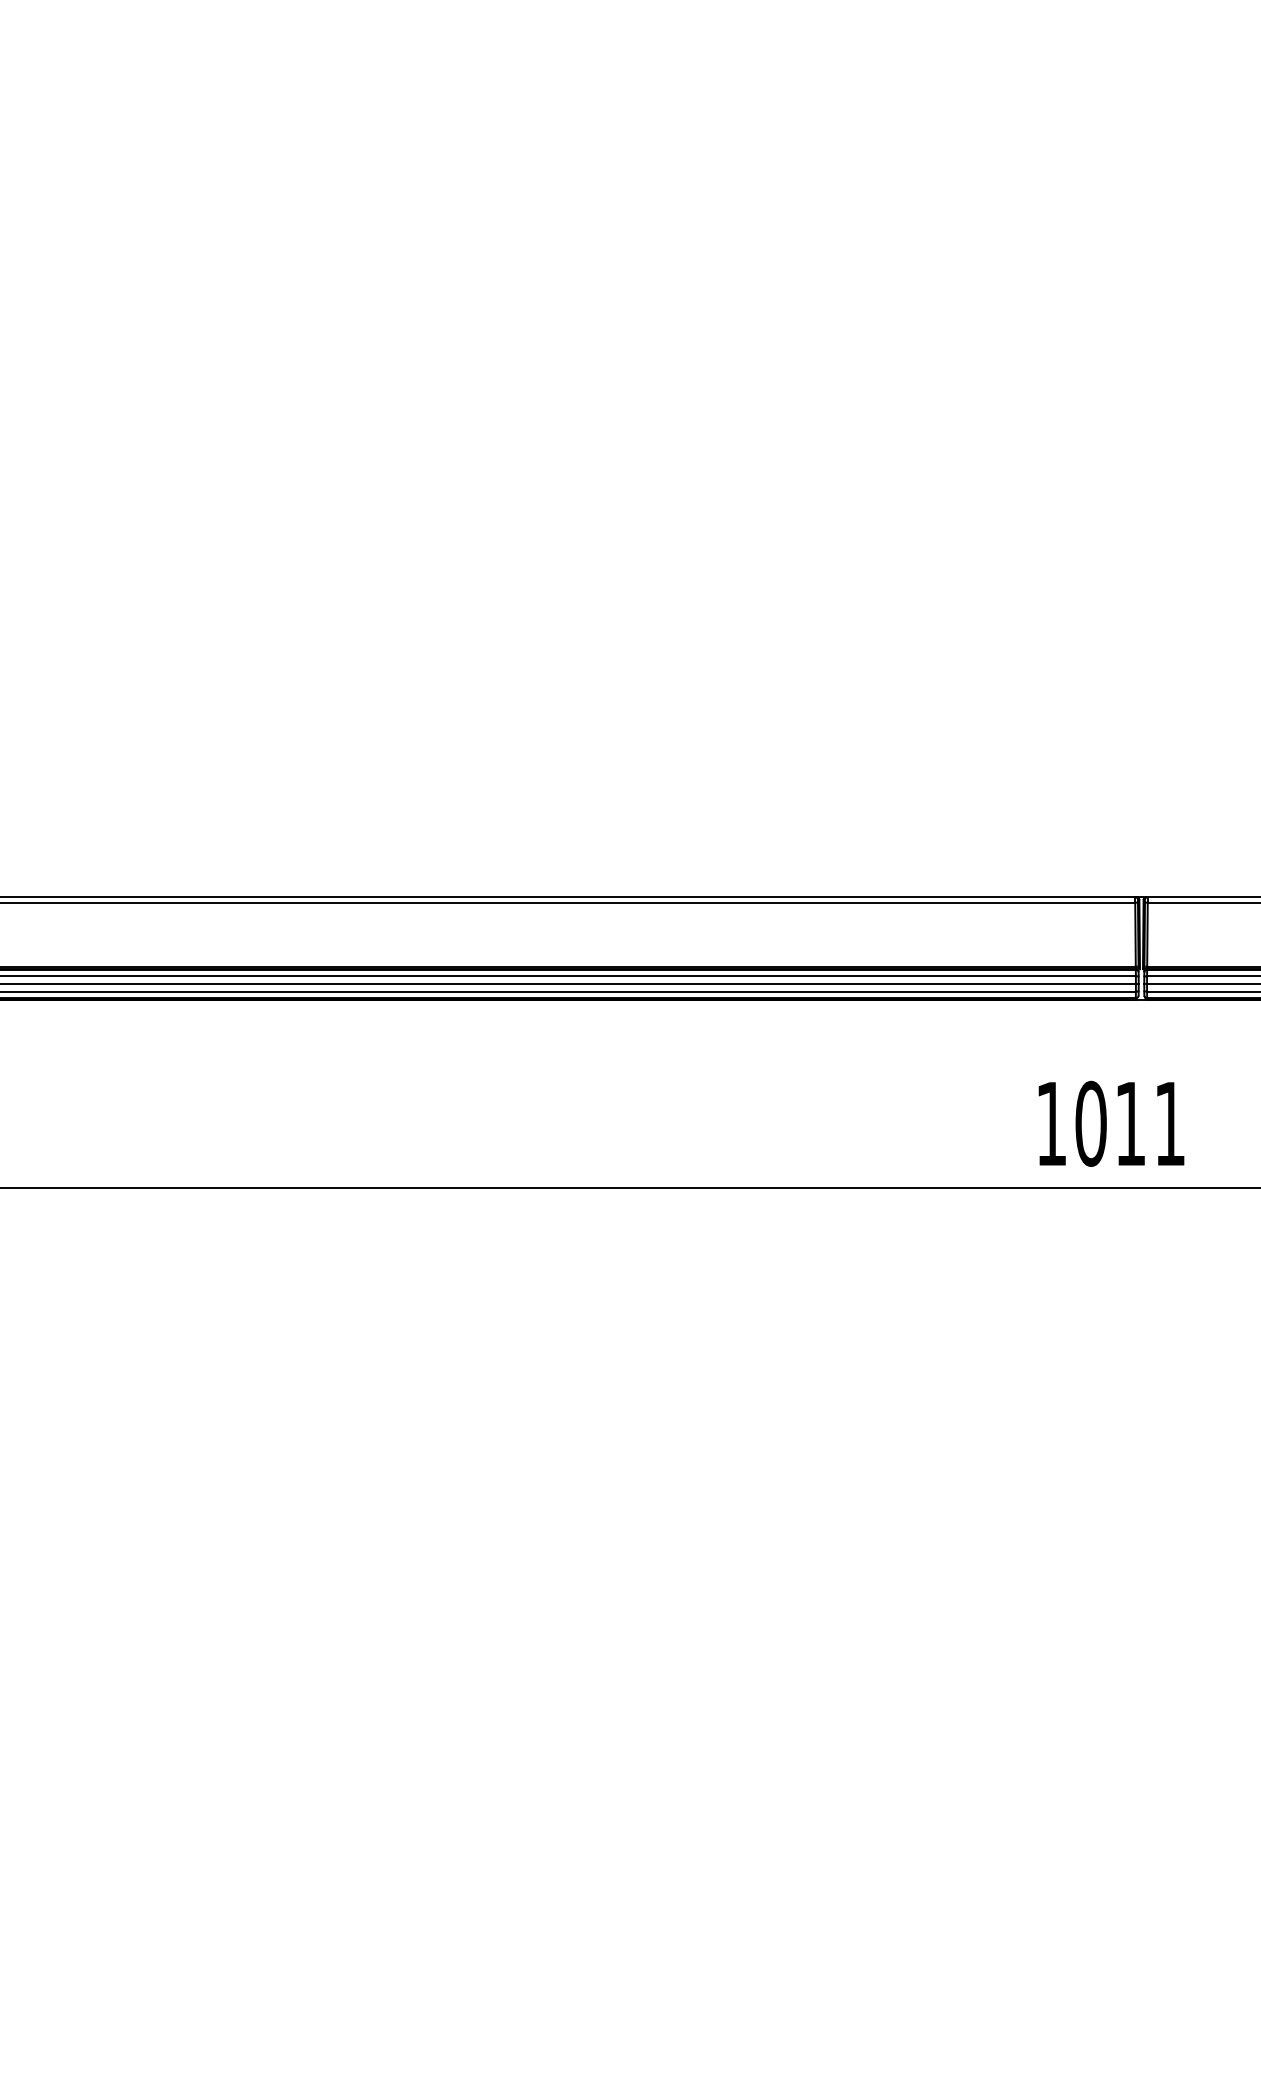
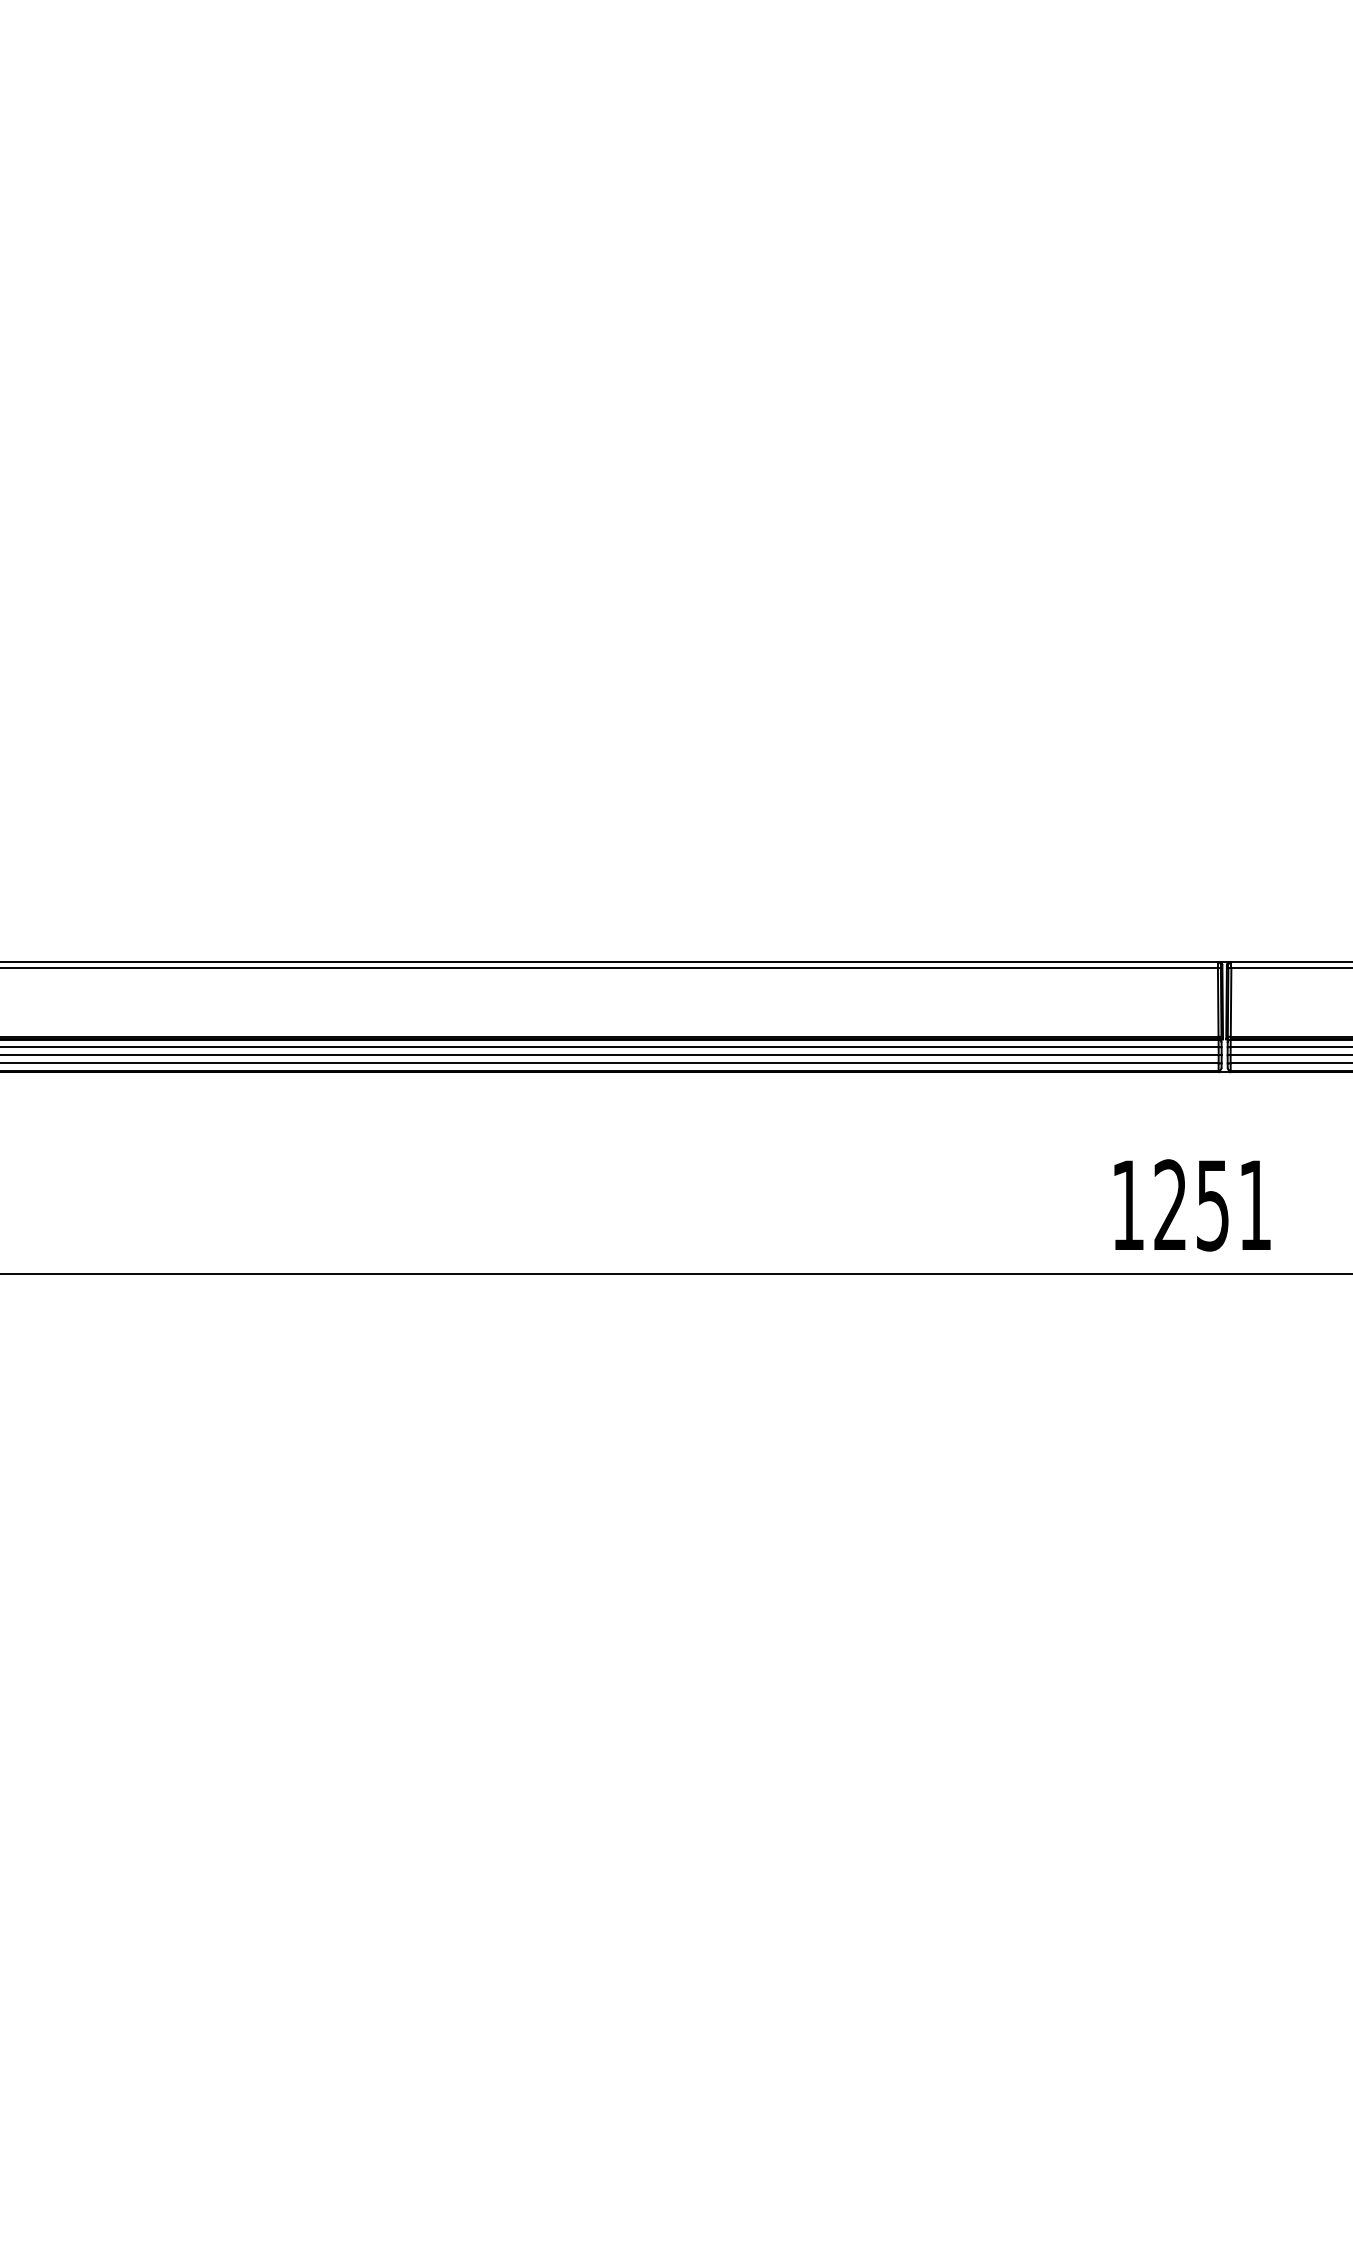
text: (1110, 1123) -> (1191, 1205), 1011 -> 1251

